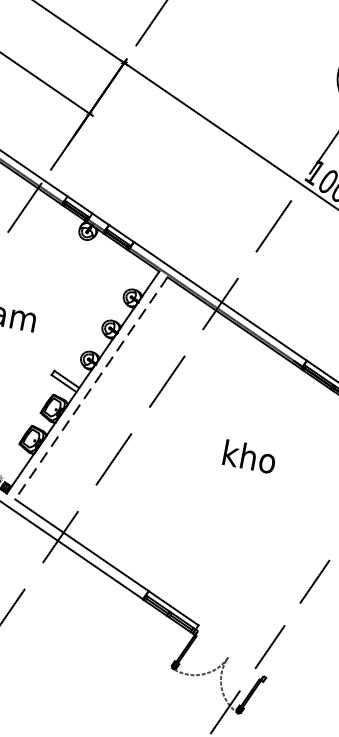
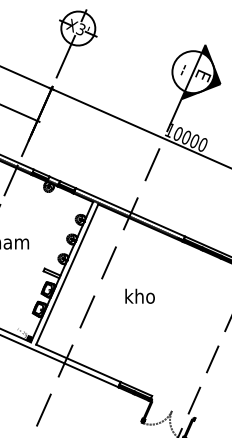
line: (91, 388) -> (67, 274), dashed -> solid
text: (248, 455) -> (139, 295), moved

